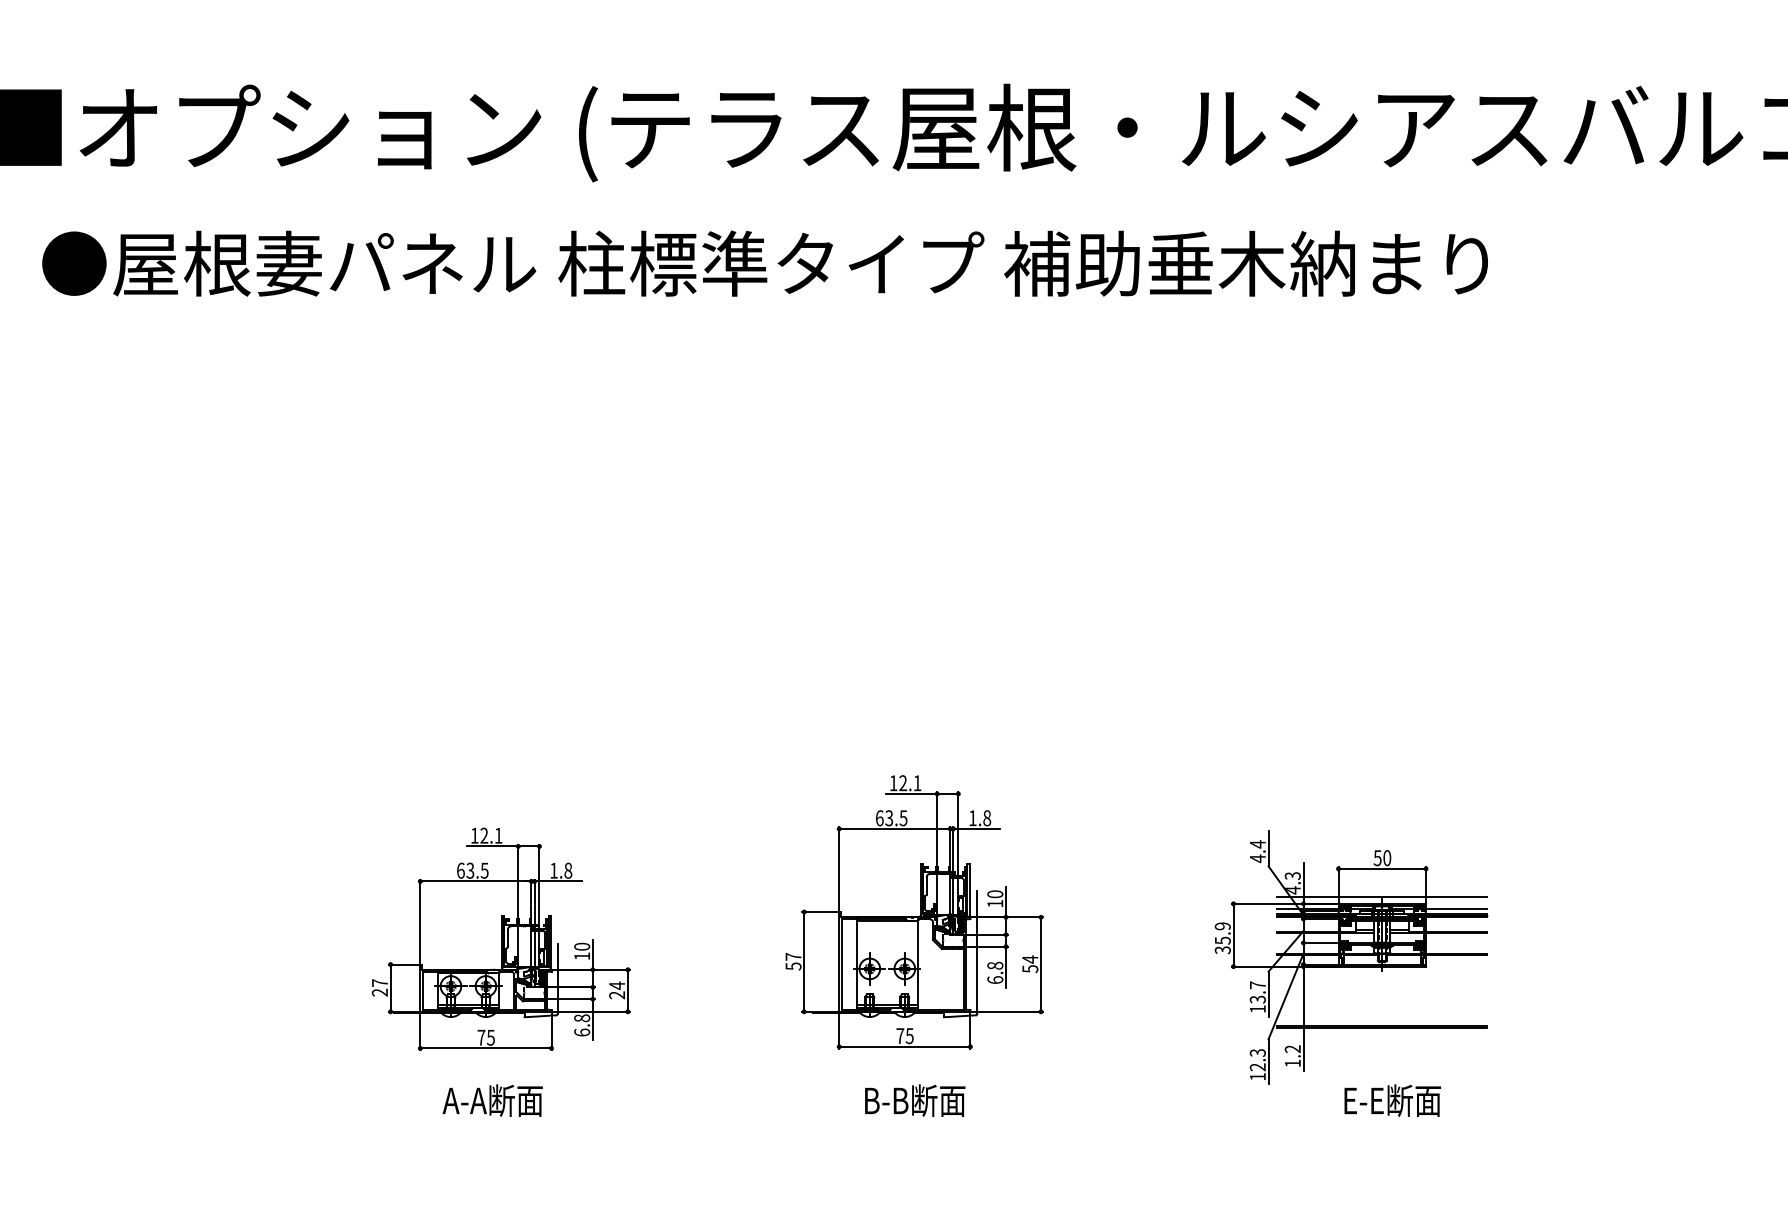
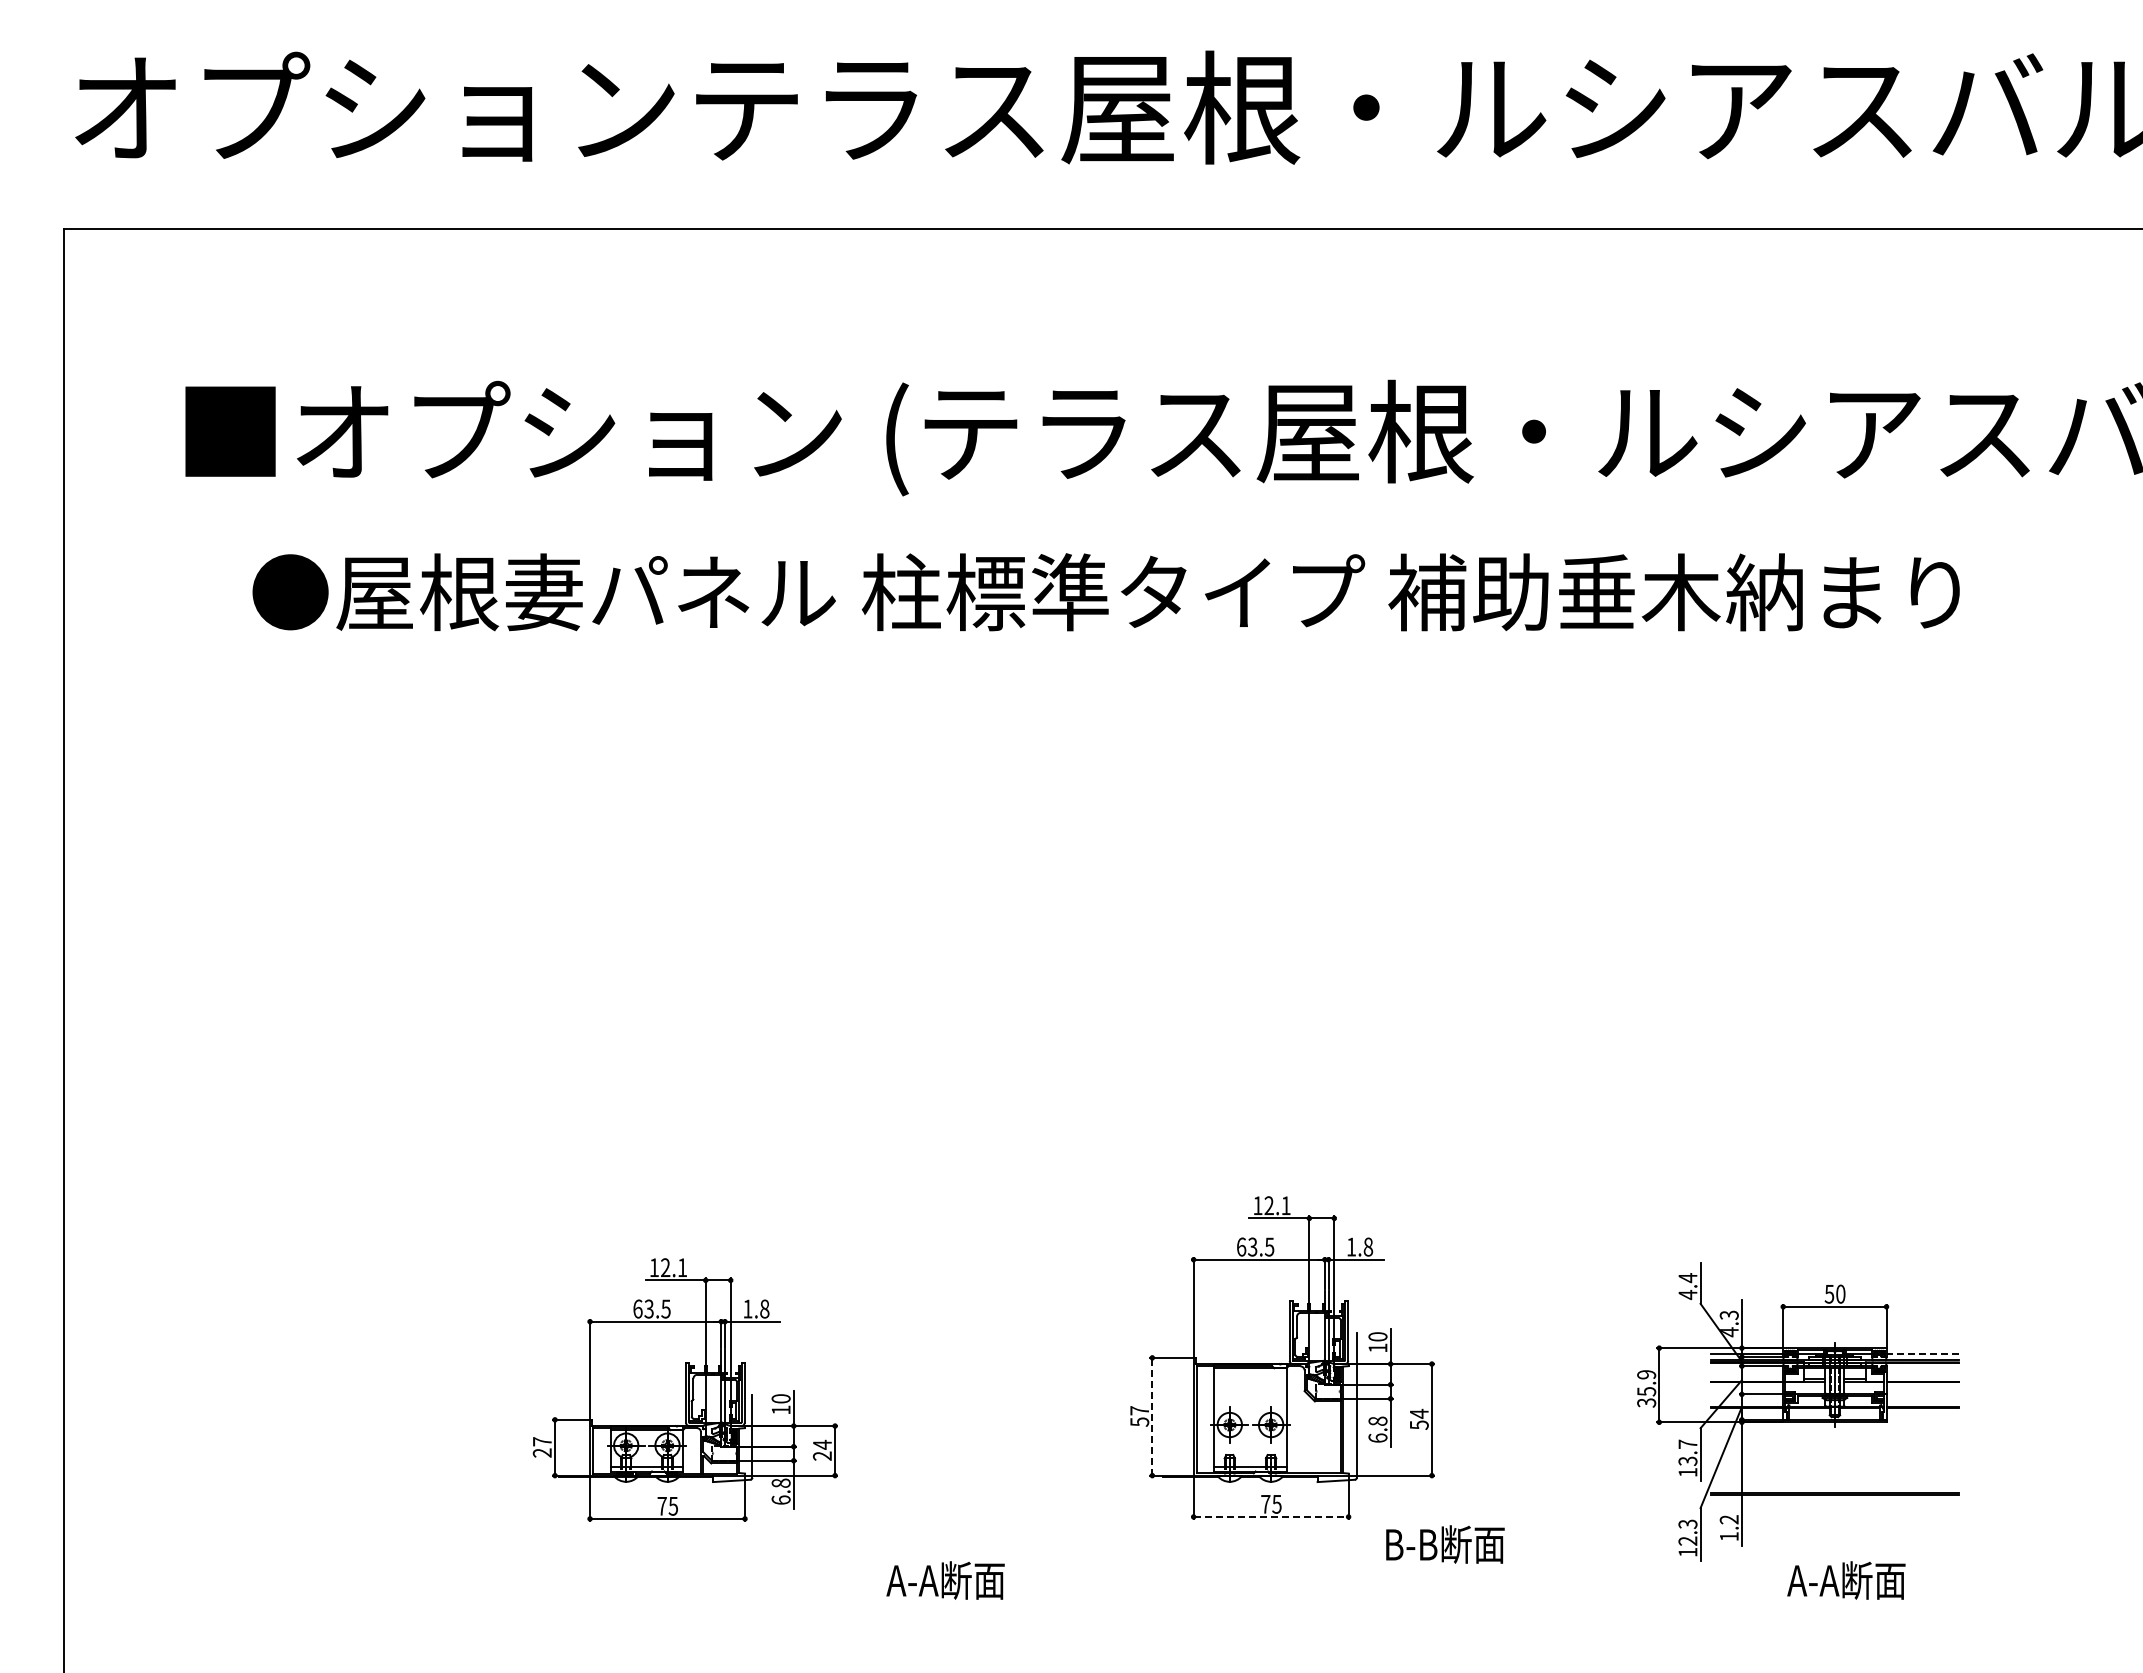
line: (1381, 896) -> (1834, 1339), removed
line: (1456, 908) -> (1922, 1353), solid -> dashed
part: (500, 938) -> (684, 1389), moved
line: (804, 961) -> (1152, 1416), solid -> dashed
line: (905, 1046) -> (1271, 1516), solid -> dashed
text: (492, 1100) -> (945, 1580), moved
text: (915, 1100) -> (1445, 1544), moved
text: (1392, 1100) -> (1846, 1580), E-E断面 -> A-A断面

